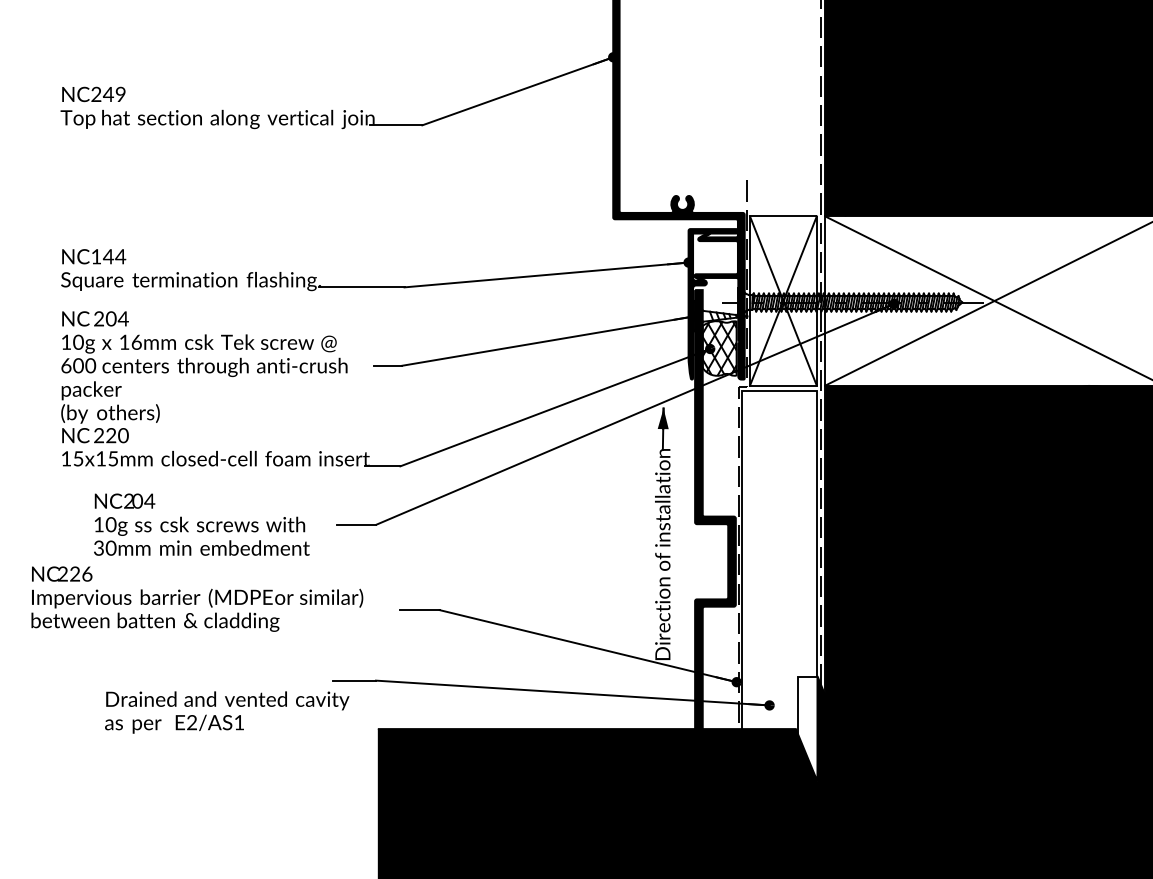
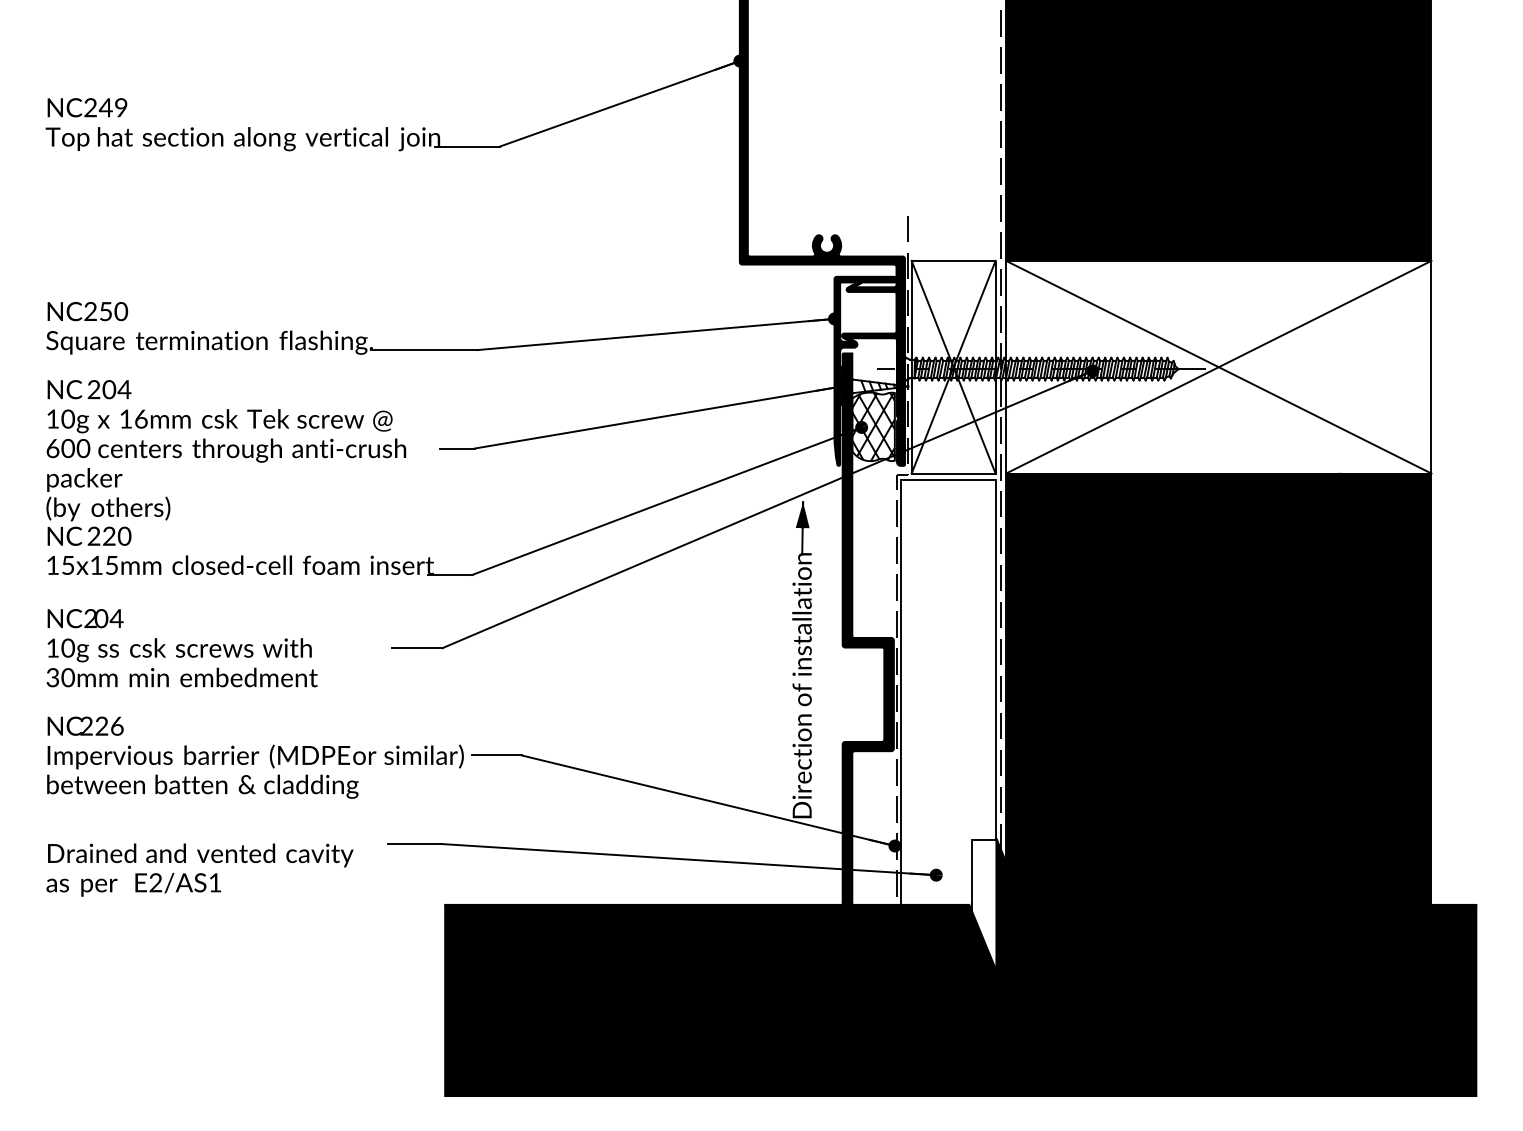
text: (109, 256) -> (106, 311), NC144 -> NC250
text: (201, 524) -> (181, 648), moved
text: (197, 598) -> (255, 757), moved
text: (226, 712) -> (199, 869), moved

